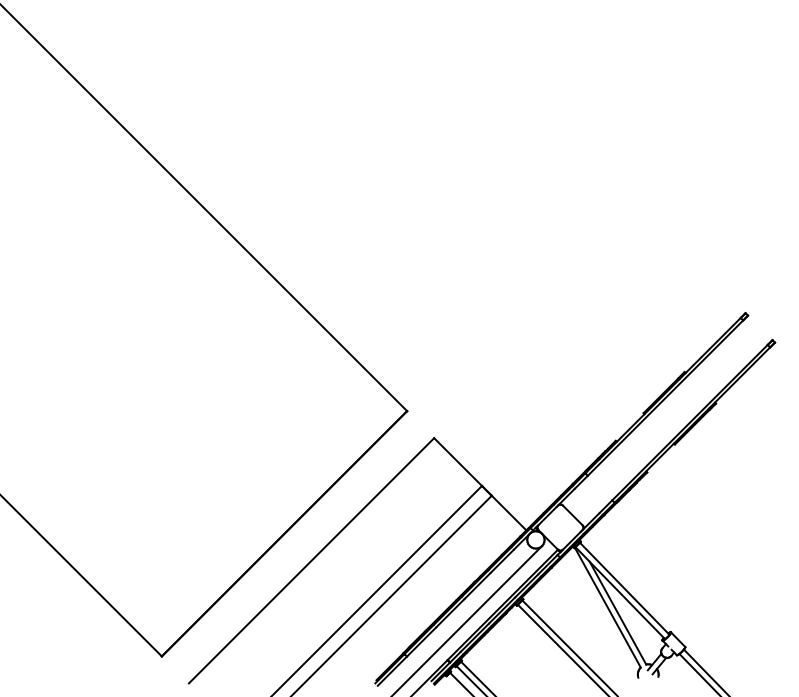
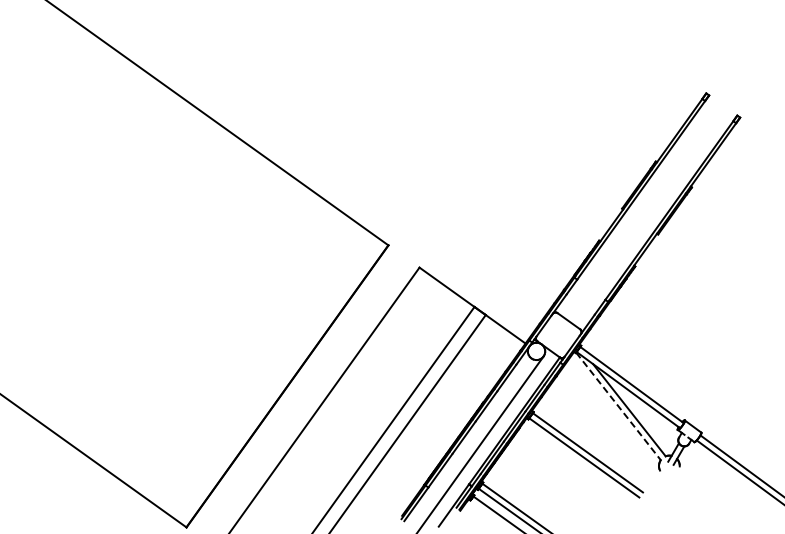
line: (608, 608) -> (619, 407), solid -> dashed

